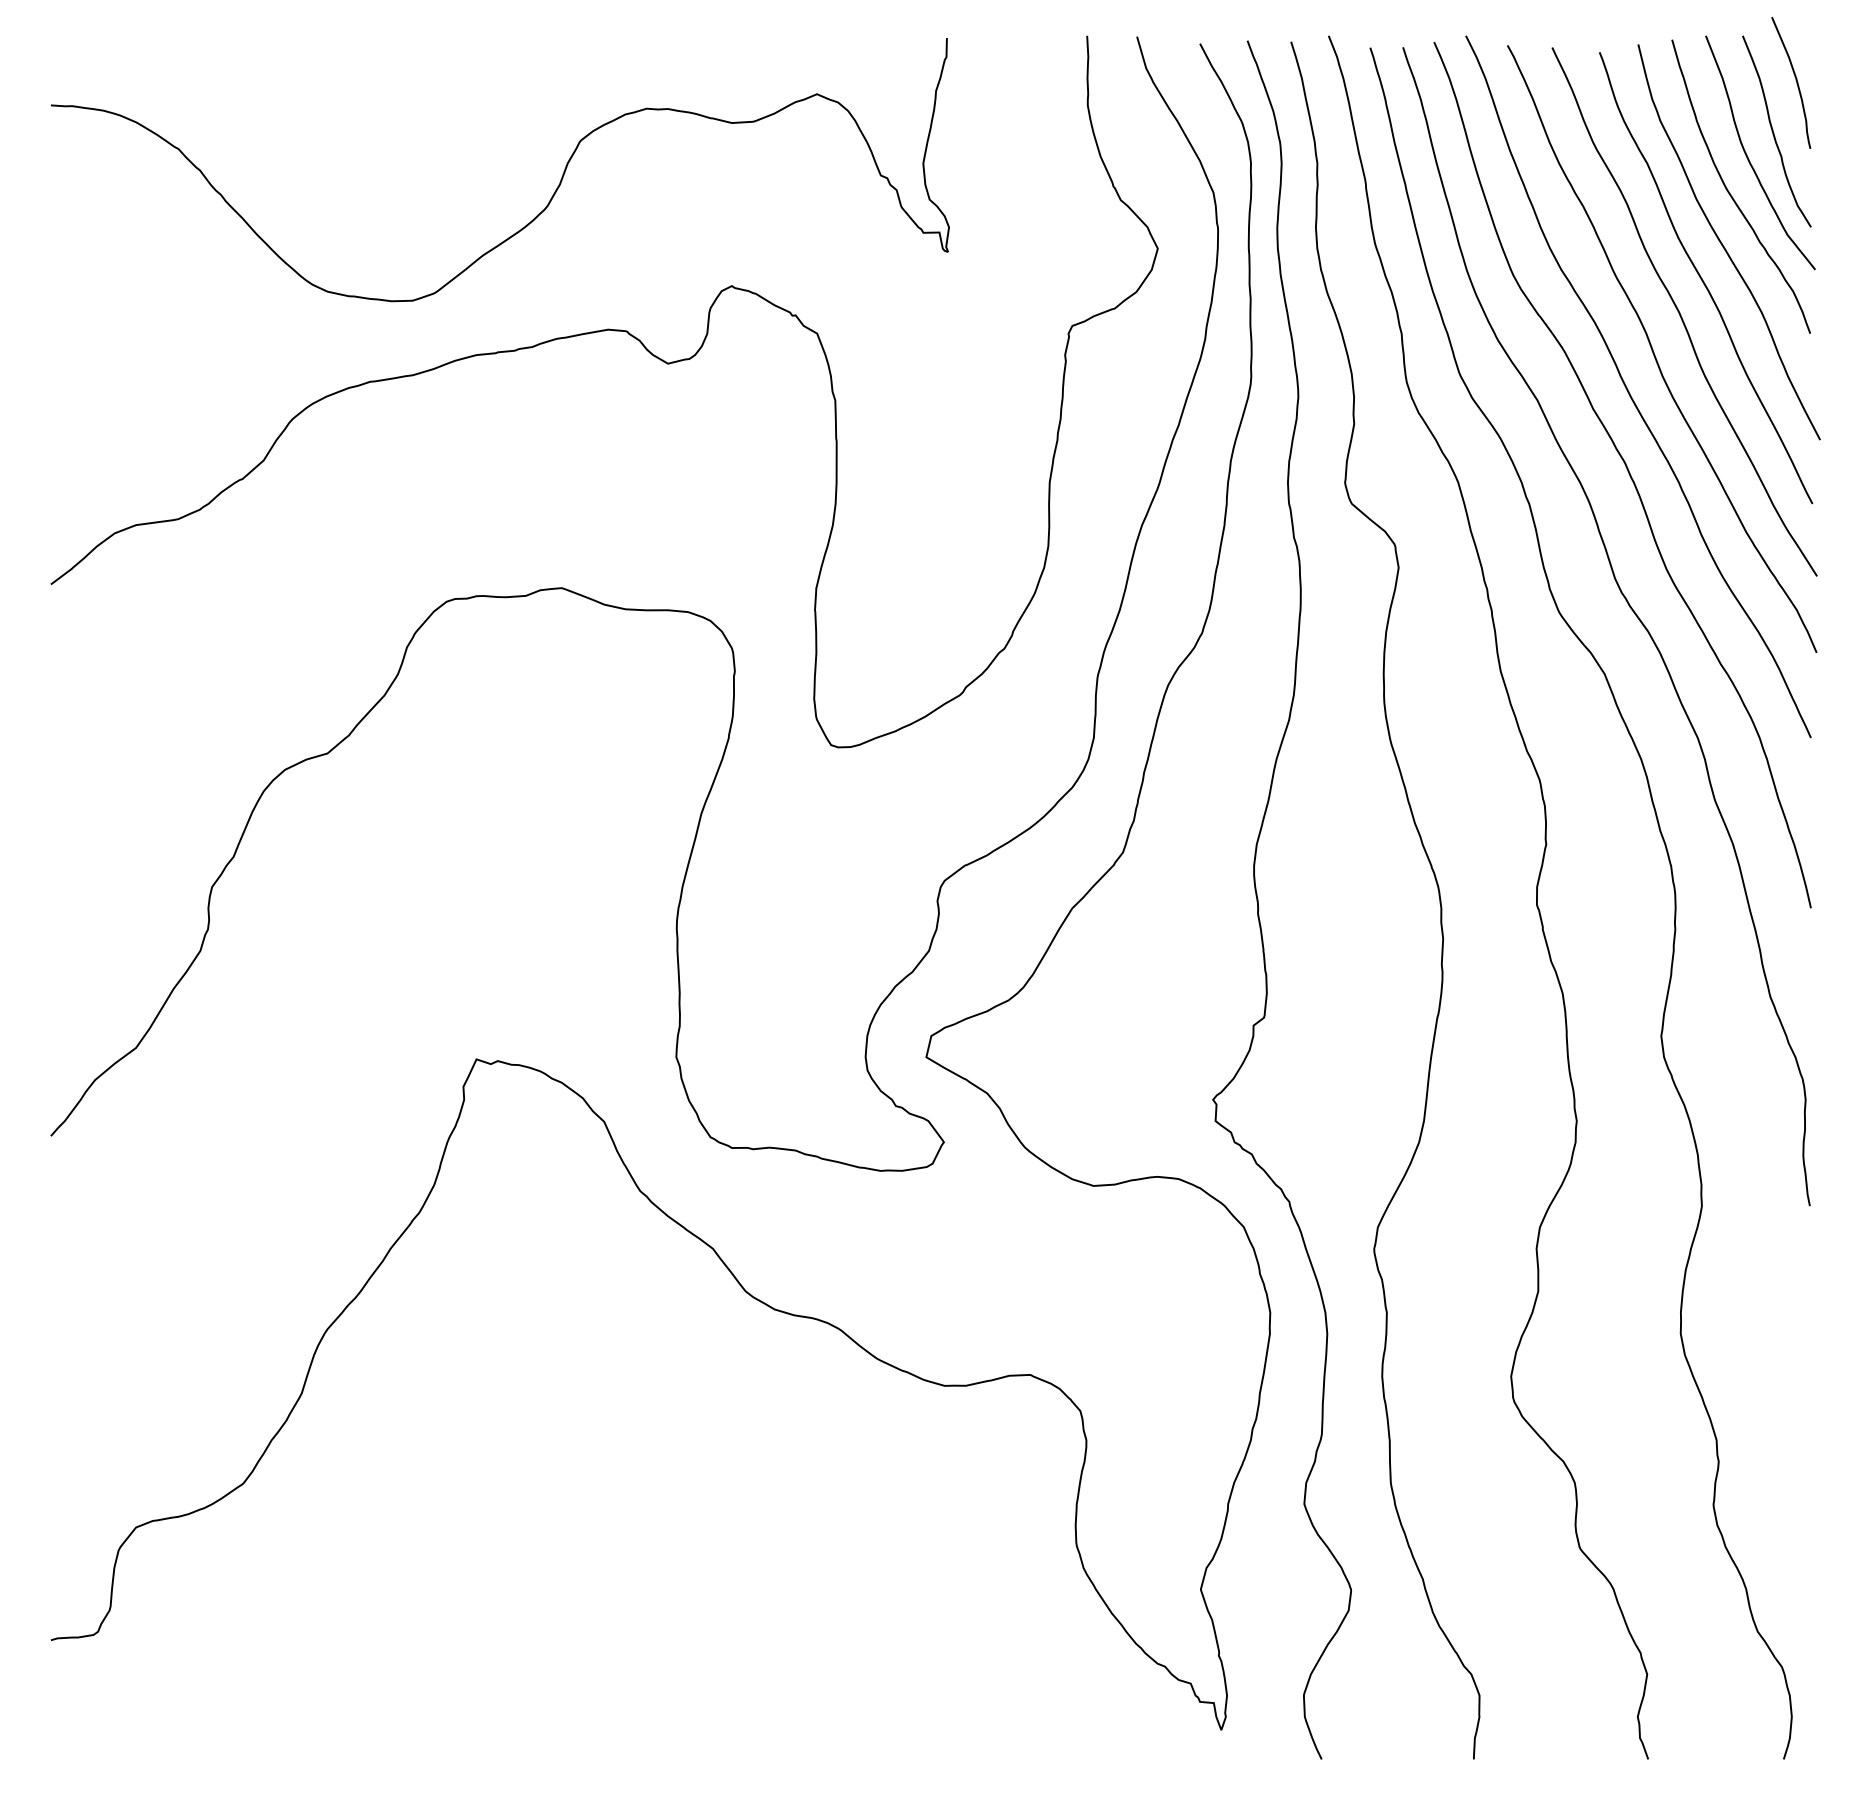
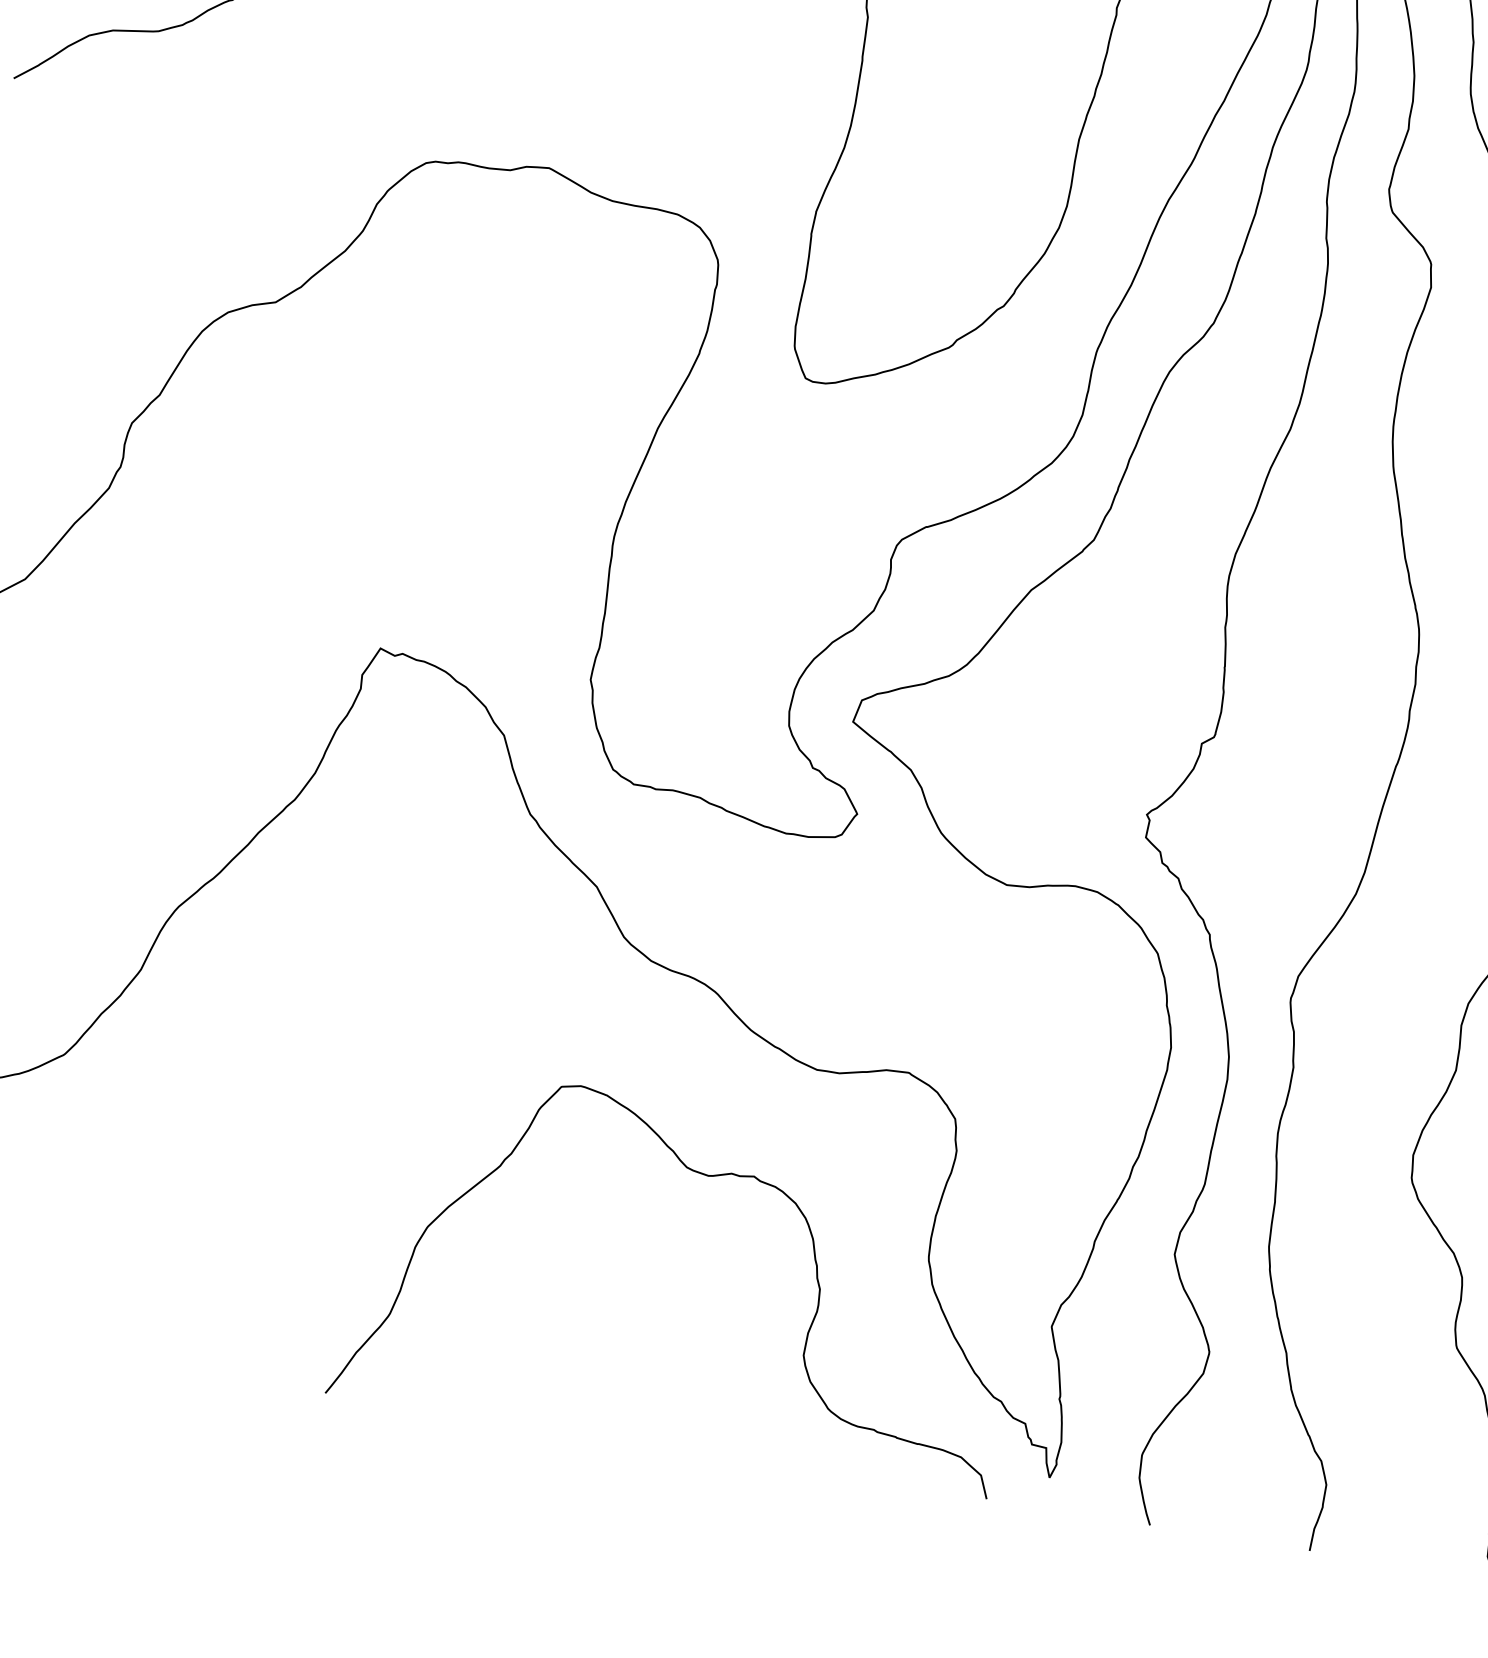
curve: (858, 1501) -> (707, 1176), added

